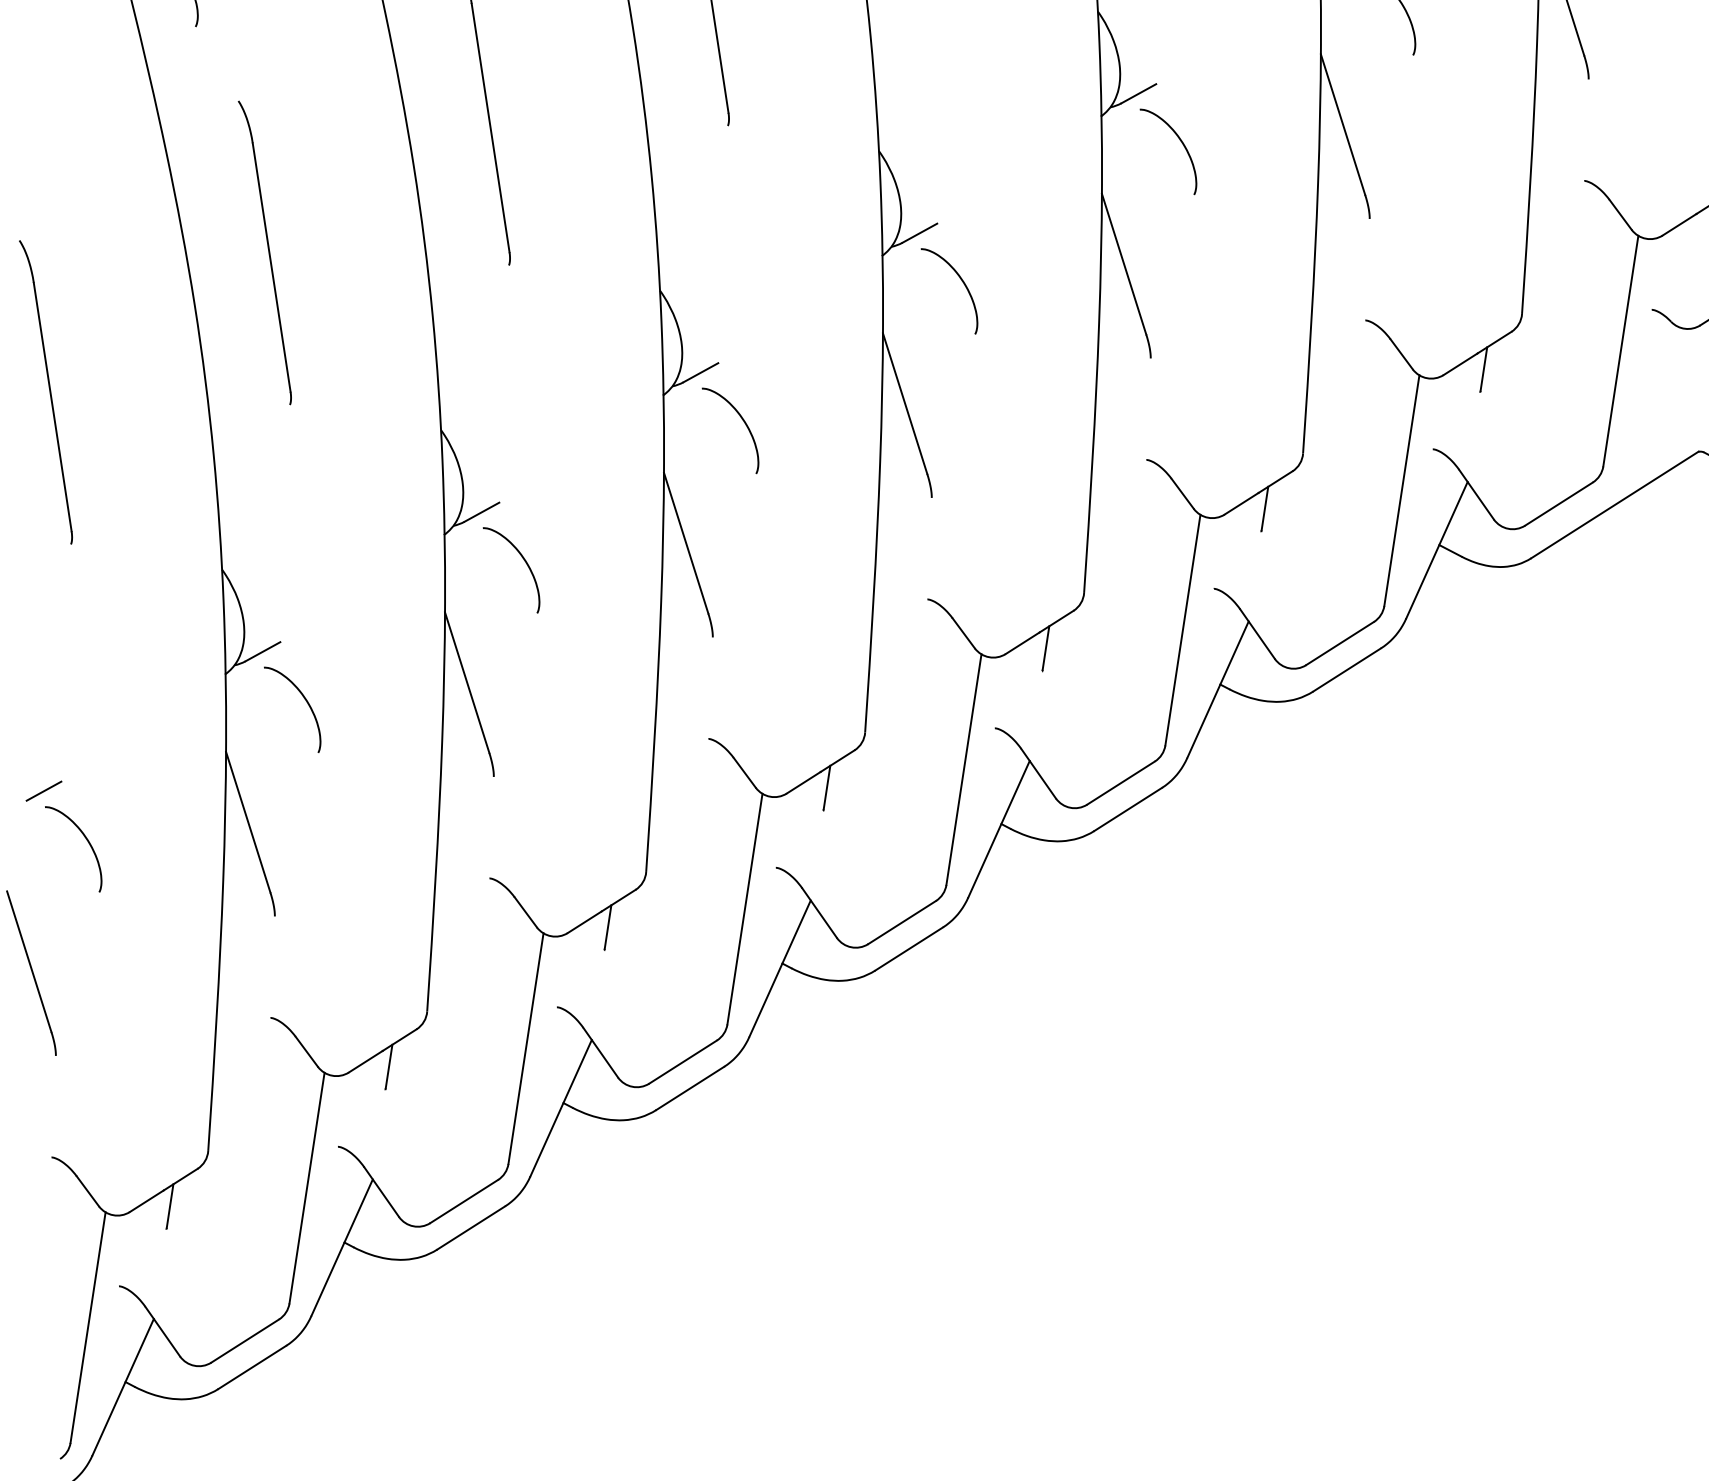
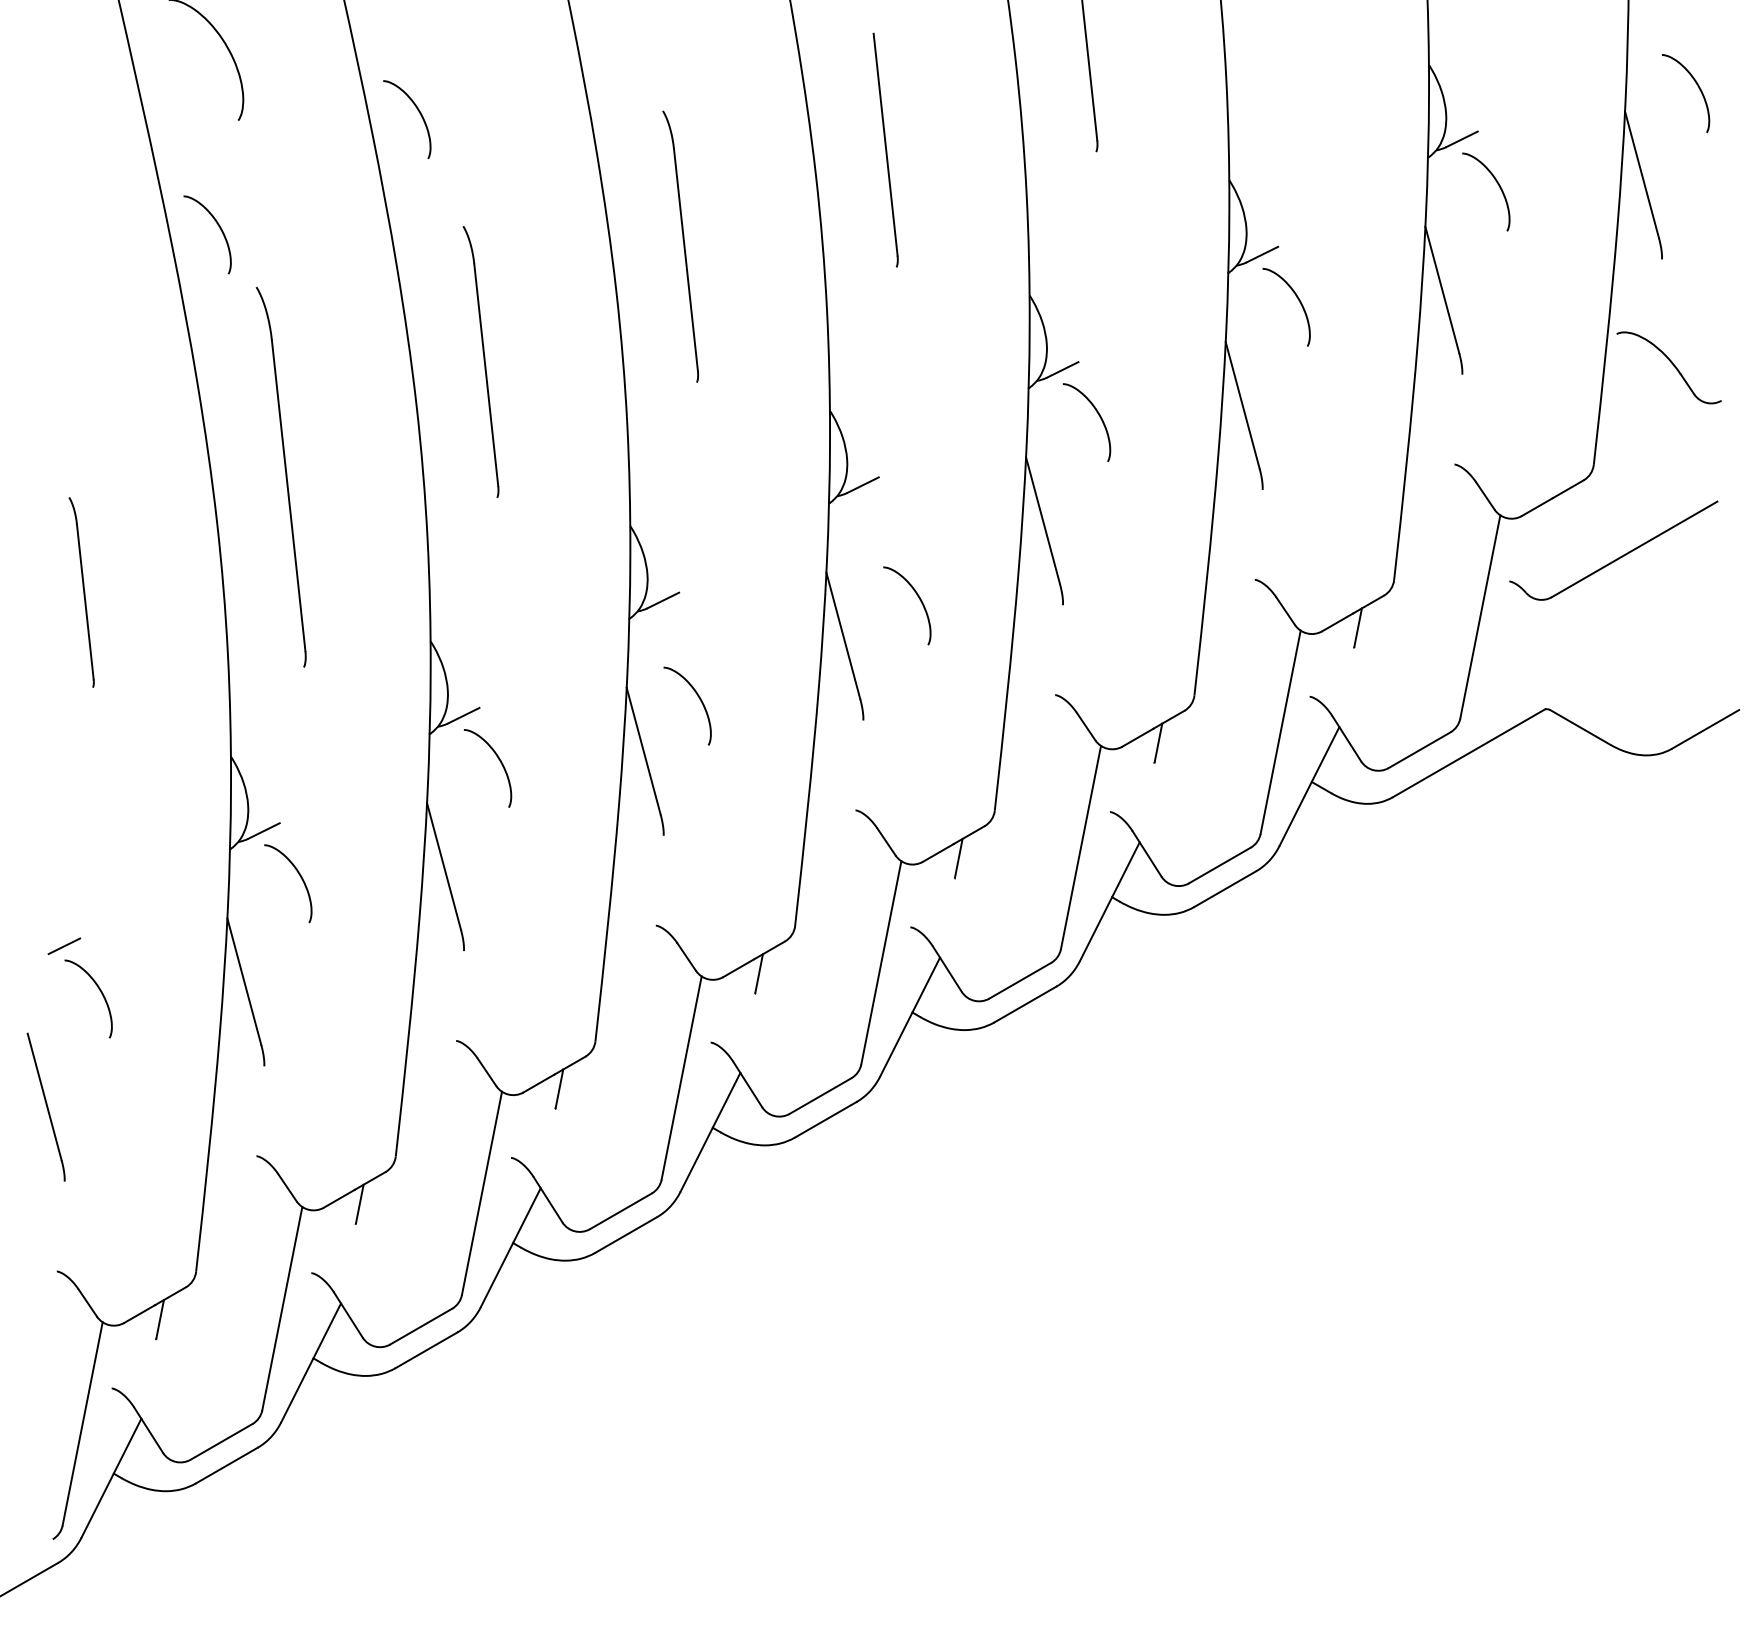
part: (265, 253) -> (281, 477), size x1.4
curve: (962, 282) -> (918, 598), moved
part: (45, 392) -> (81, 592), size x0.7
curve: (743, 422) -> (699, 699), moved

